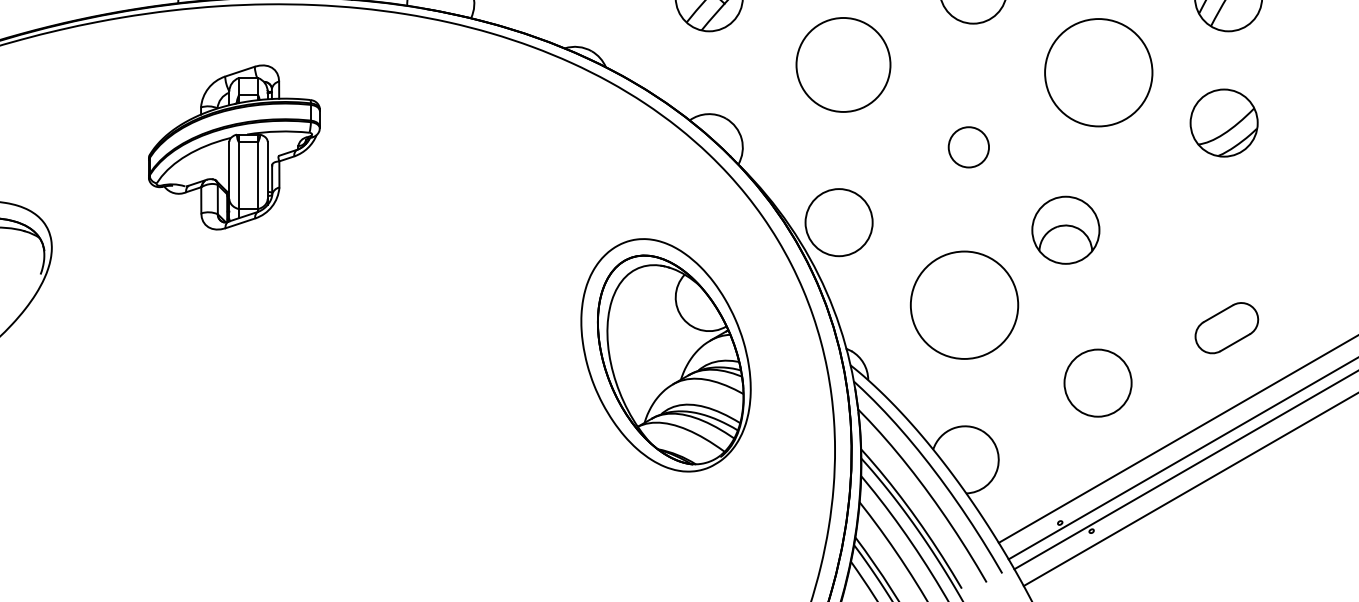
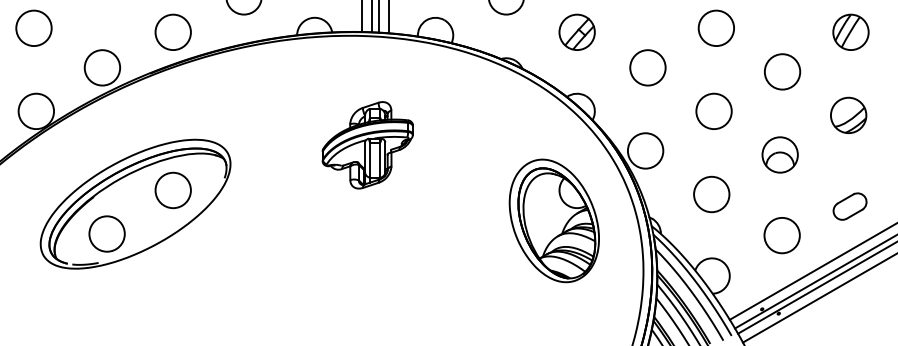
circle: (842, 64) -> (647, 67), size x0.71
circle: (1098, 71) -> (782, 71), size x0.62
part: (1223, 121) -> (848, 114), moved
circle: (967, 145) -> (713, 110), size x1.67
part: (233, 147) -> (367, 145), moved
part: (1064, 229) -> (779, 154), moved
circle: (964, 305) -> (711, 194), size x0.62

